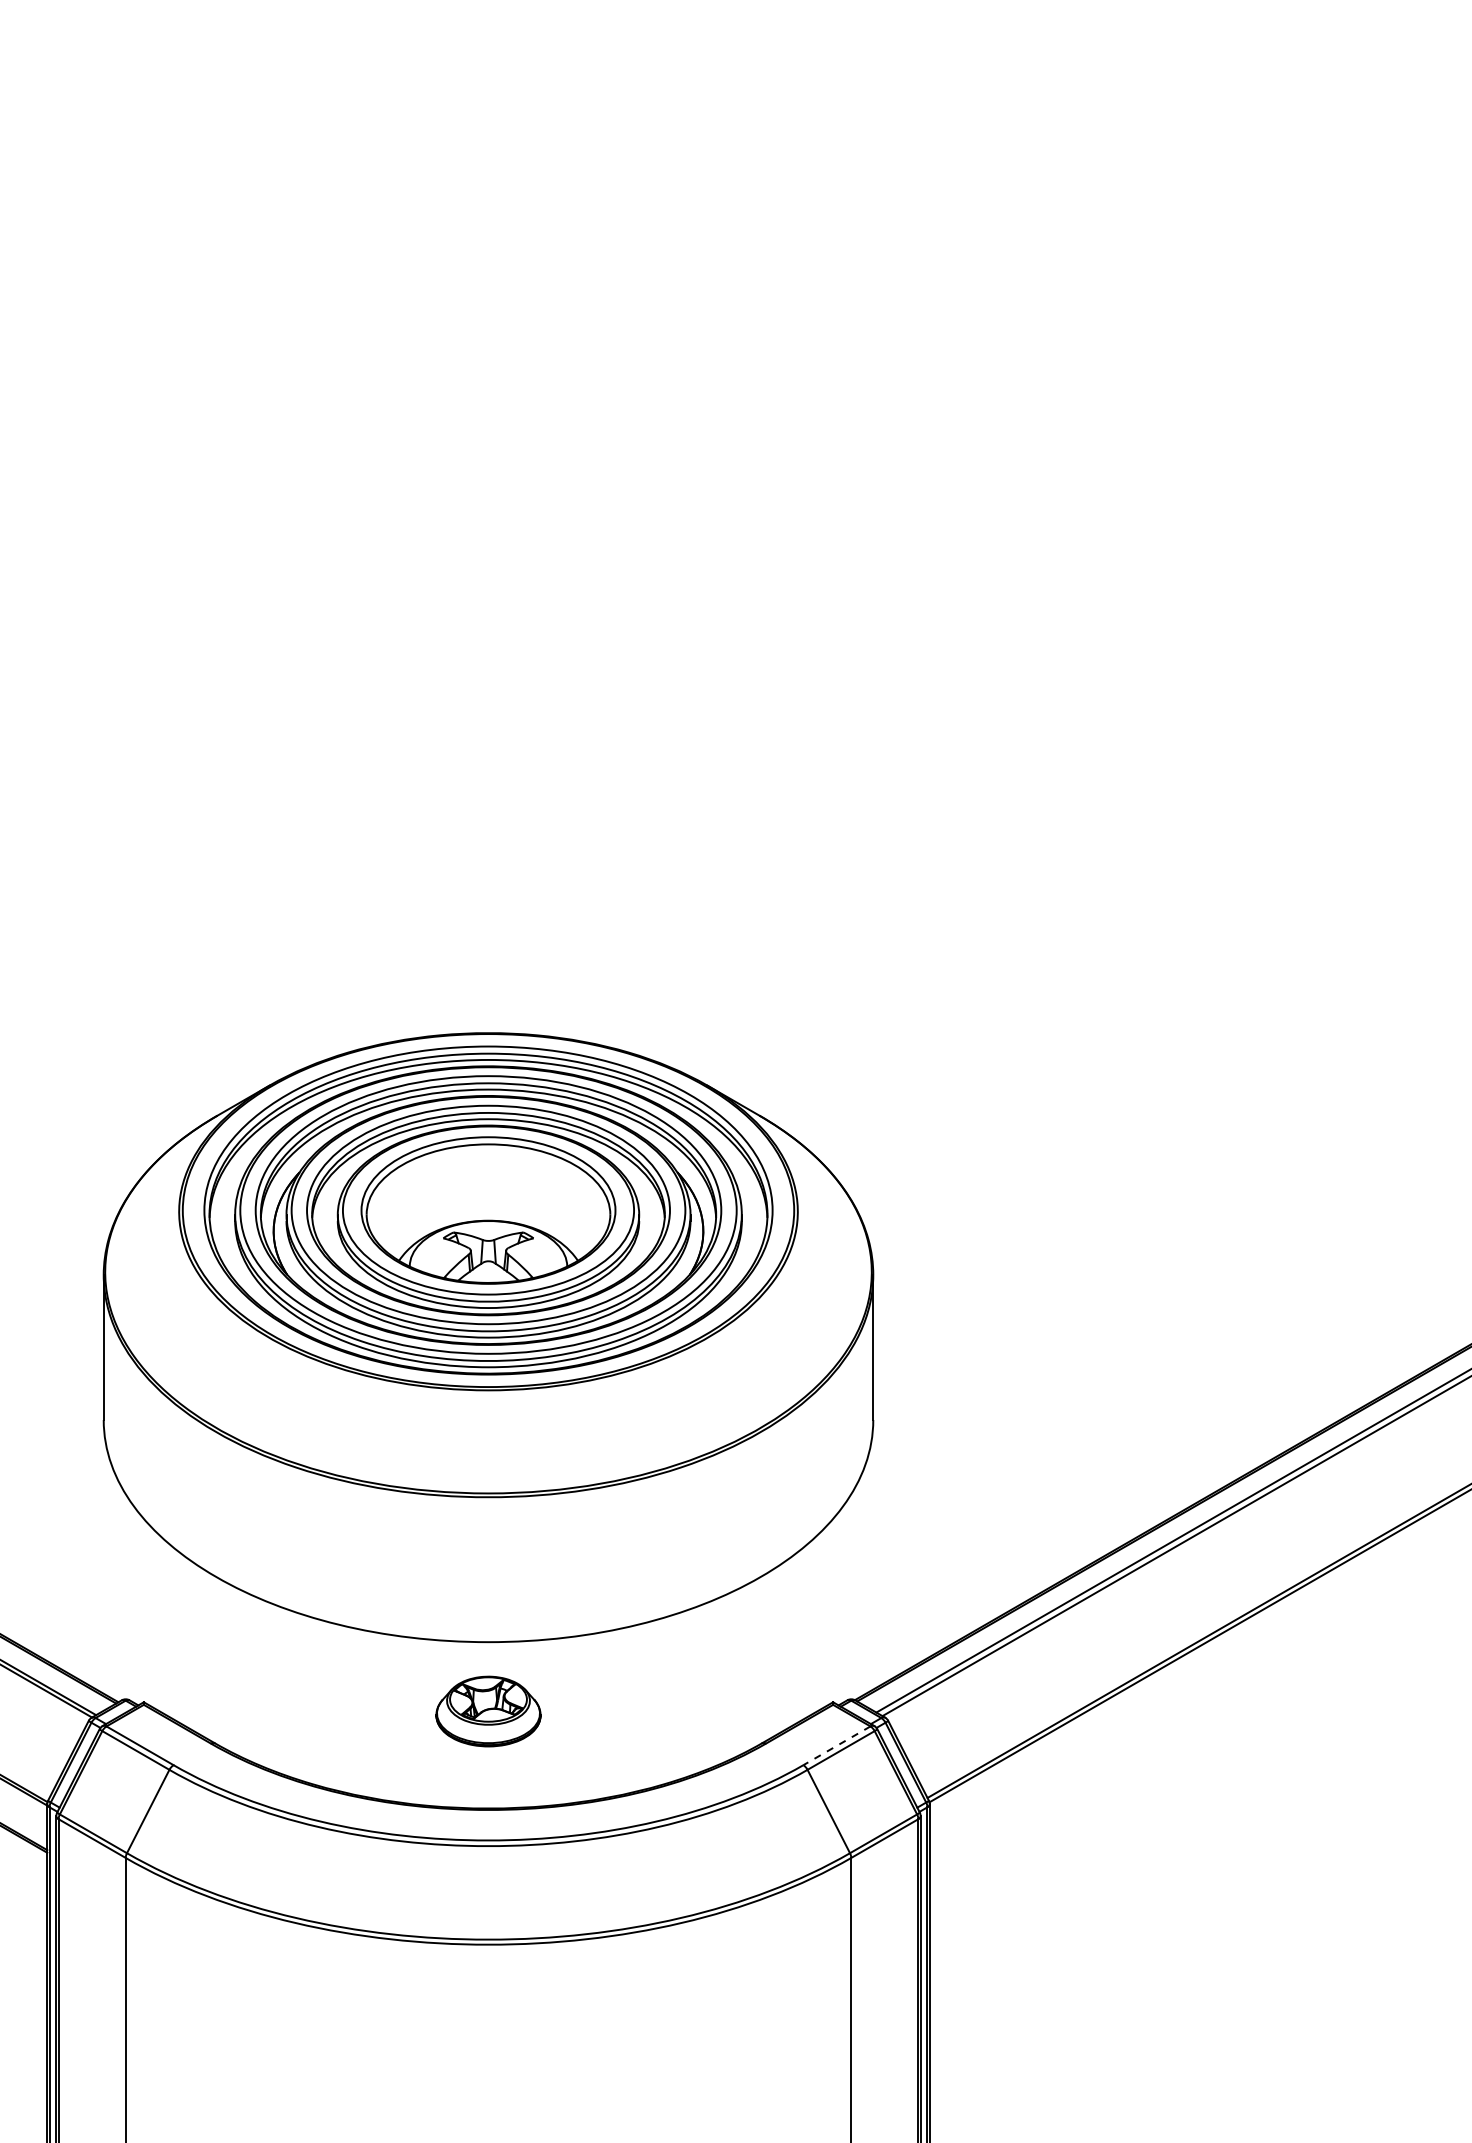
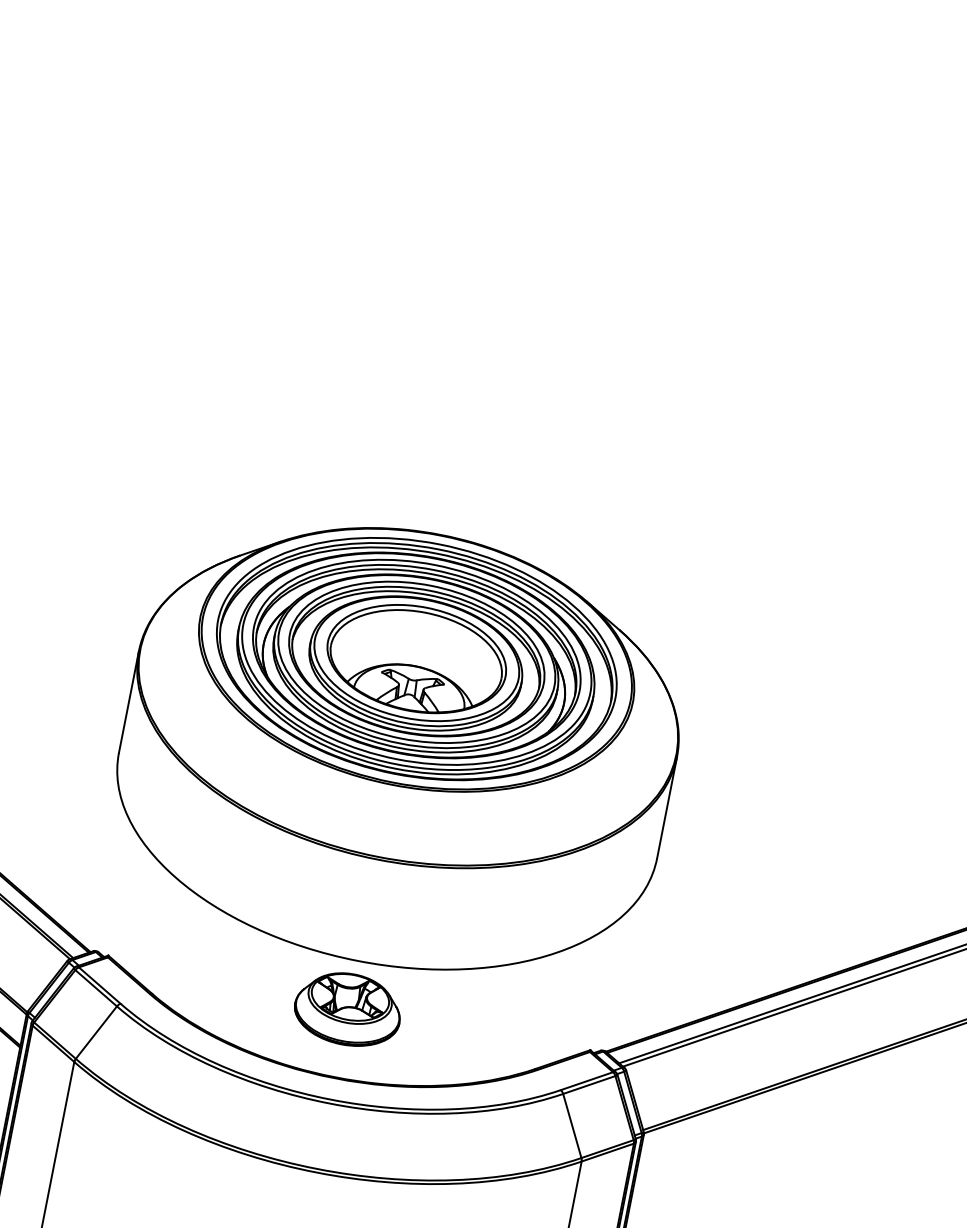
part: (488, 1711) -> (348, 1009), size x1.43
line: (836, 1745) -> (586, 1080), dashed -> solid

